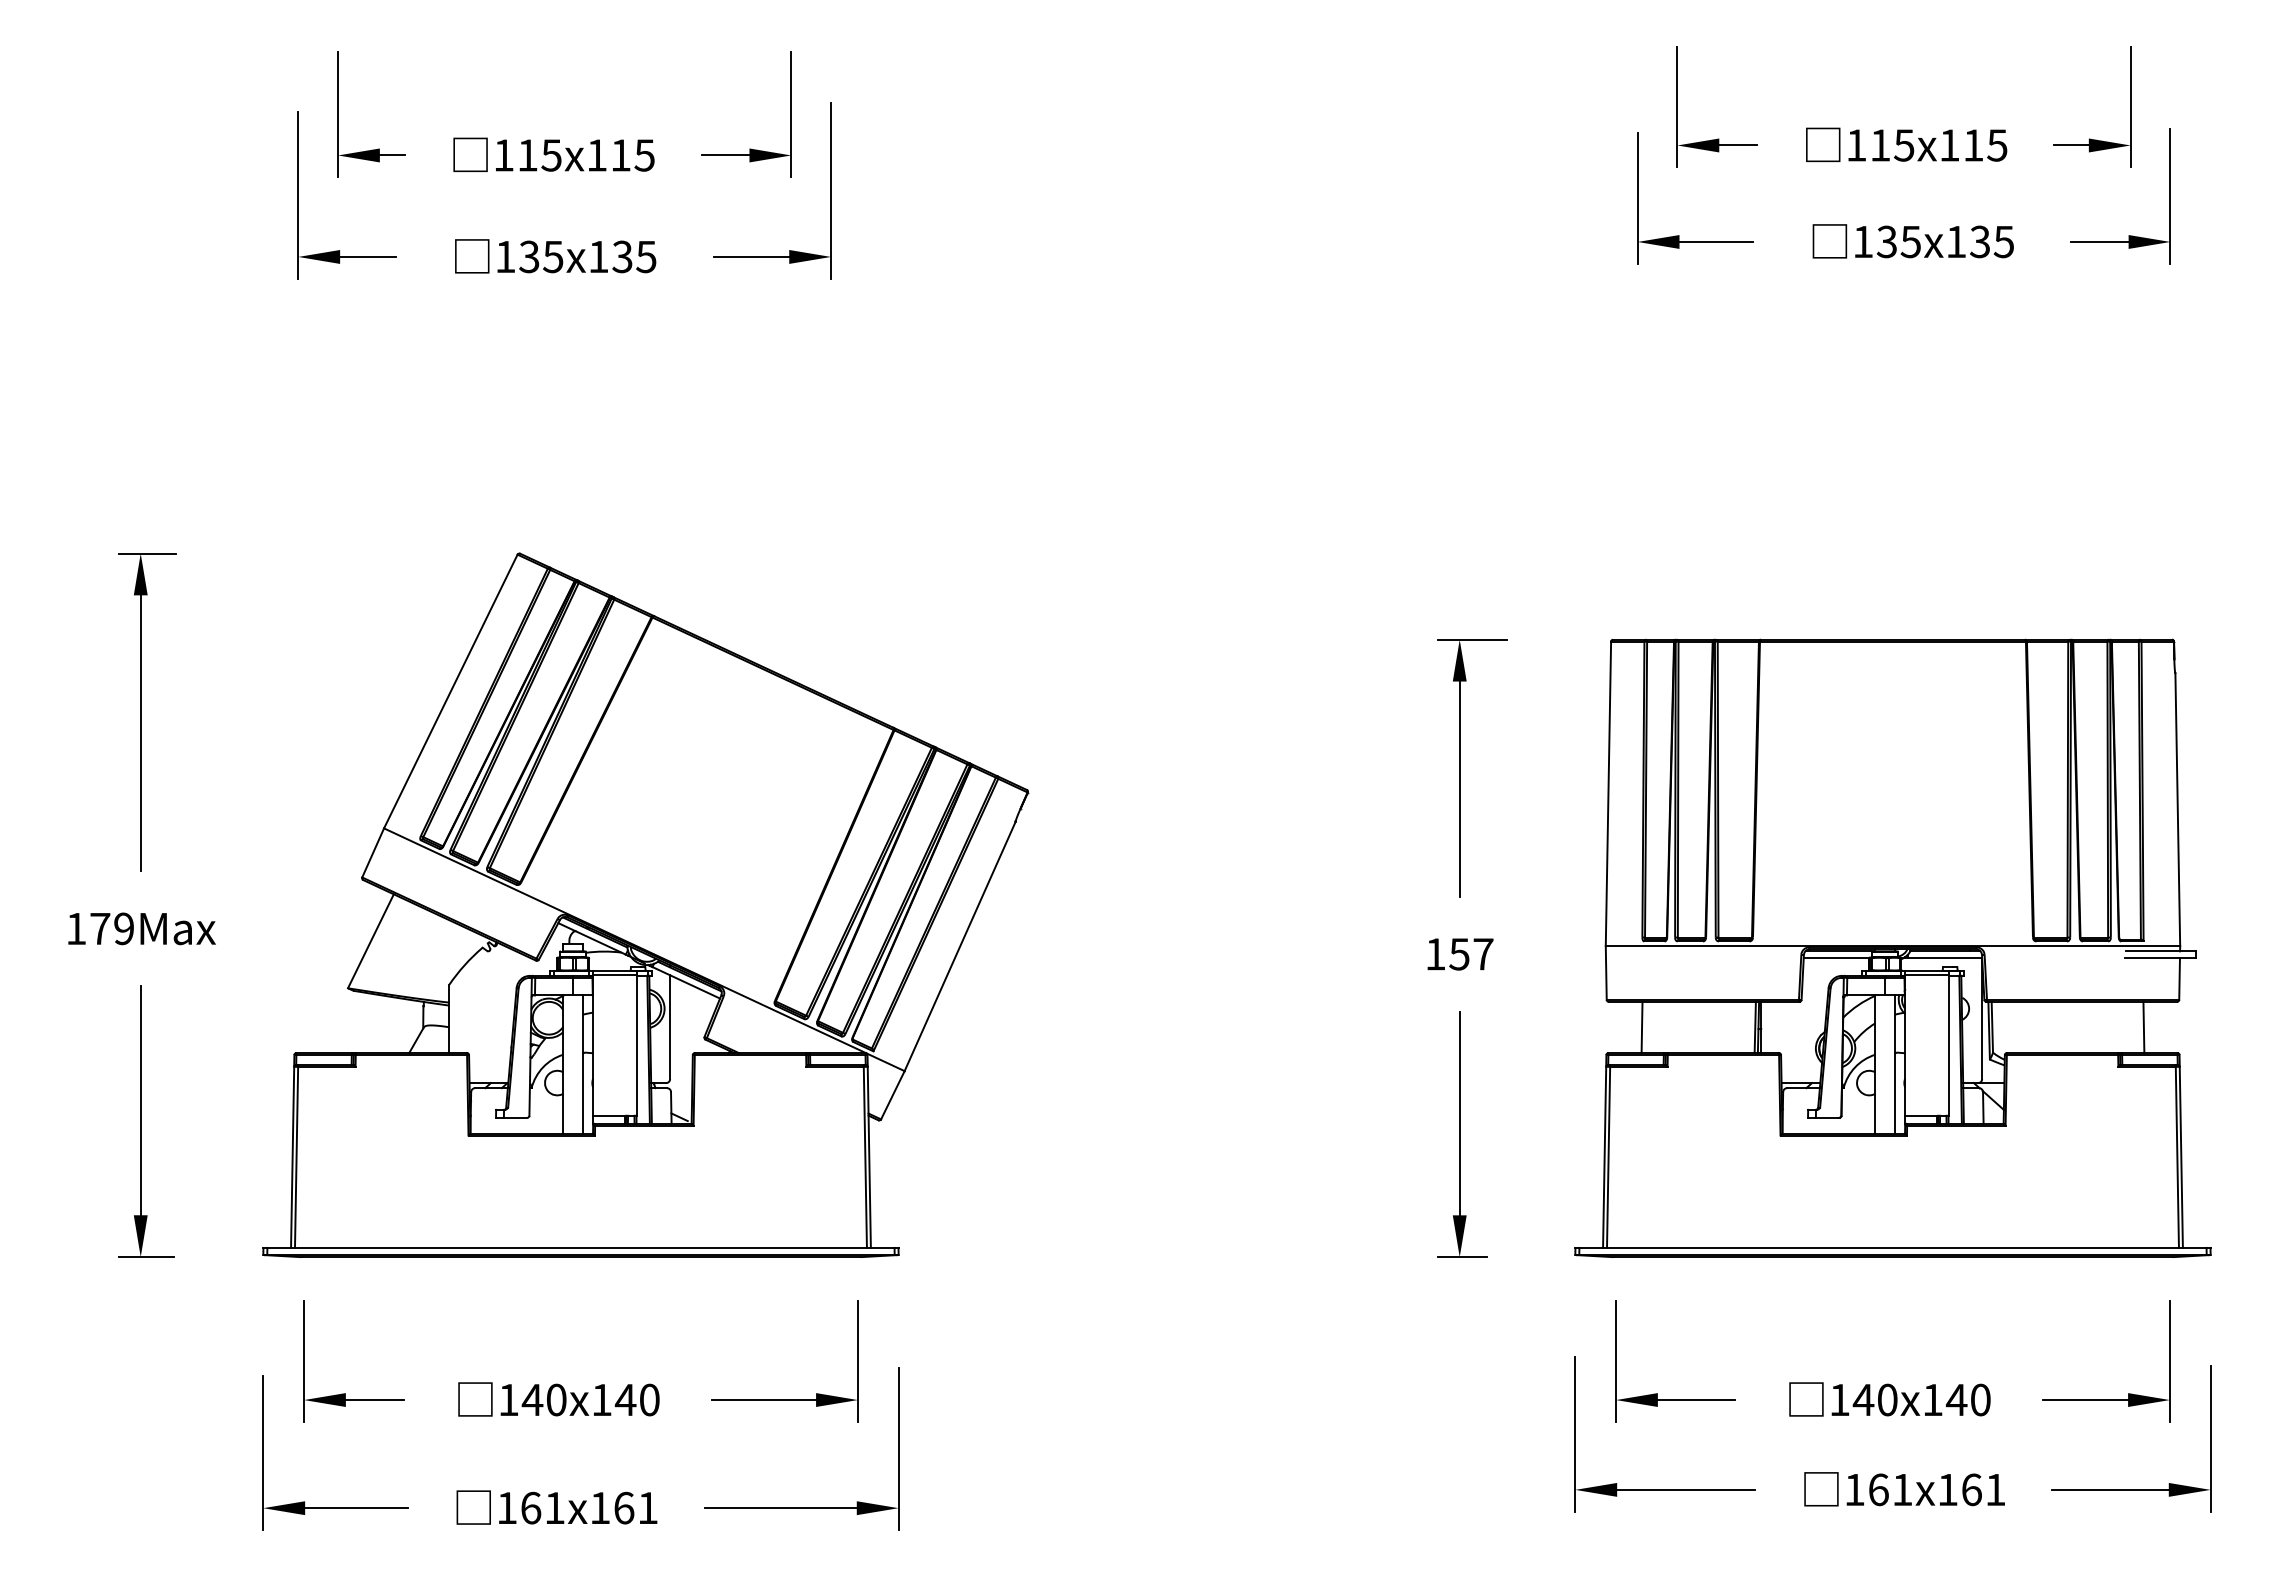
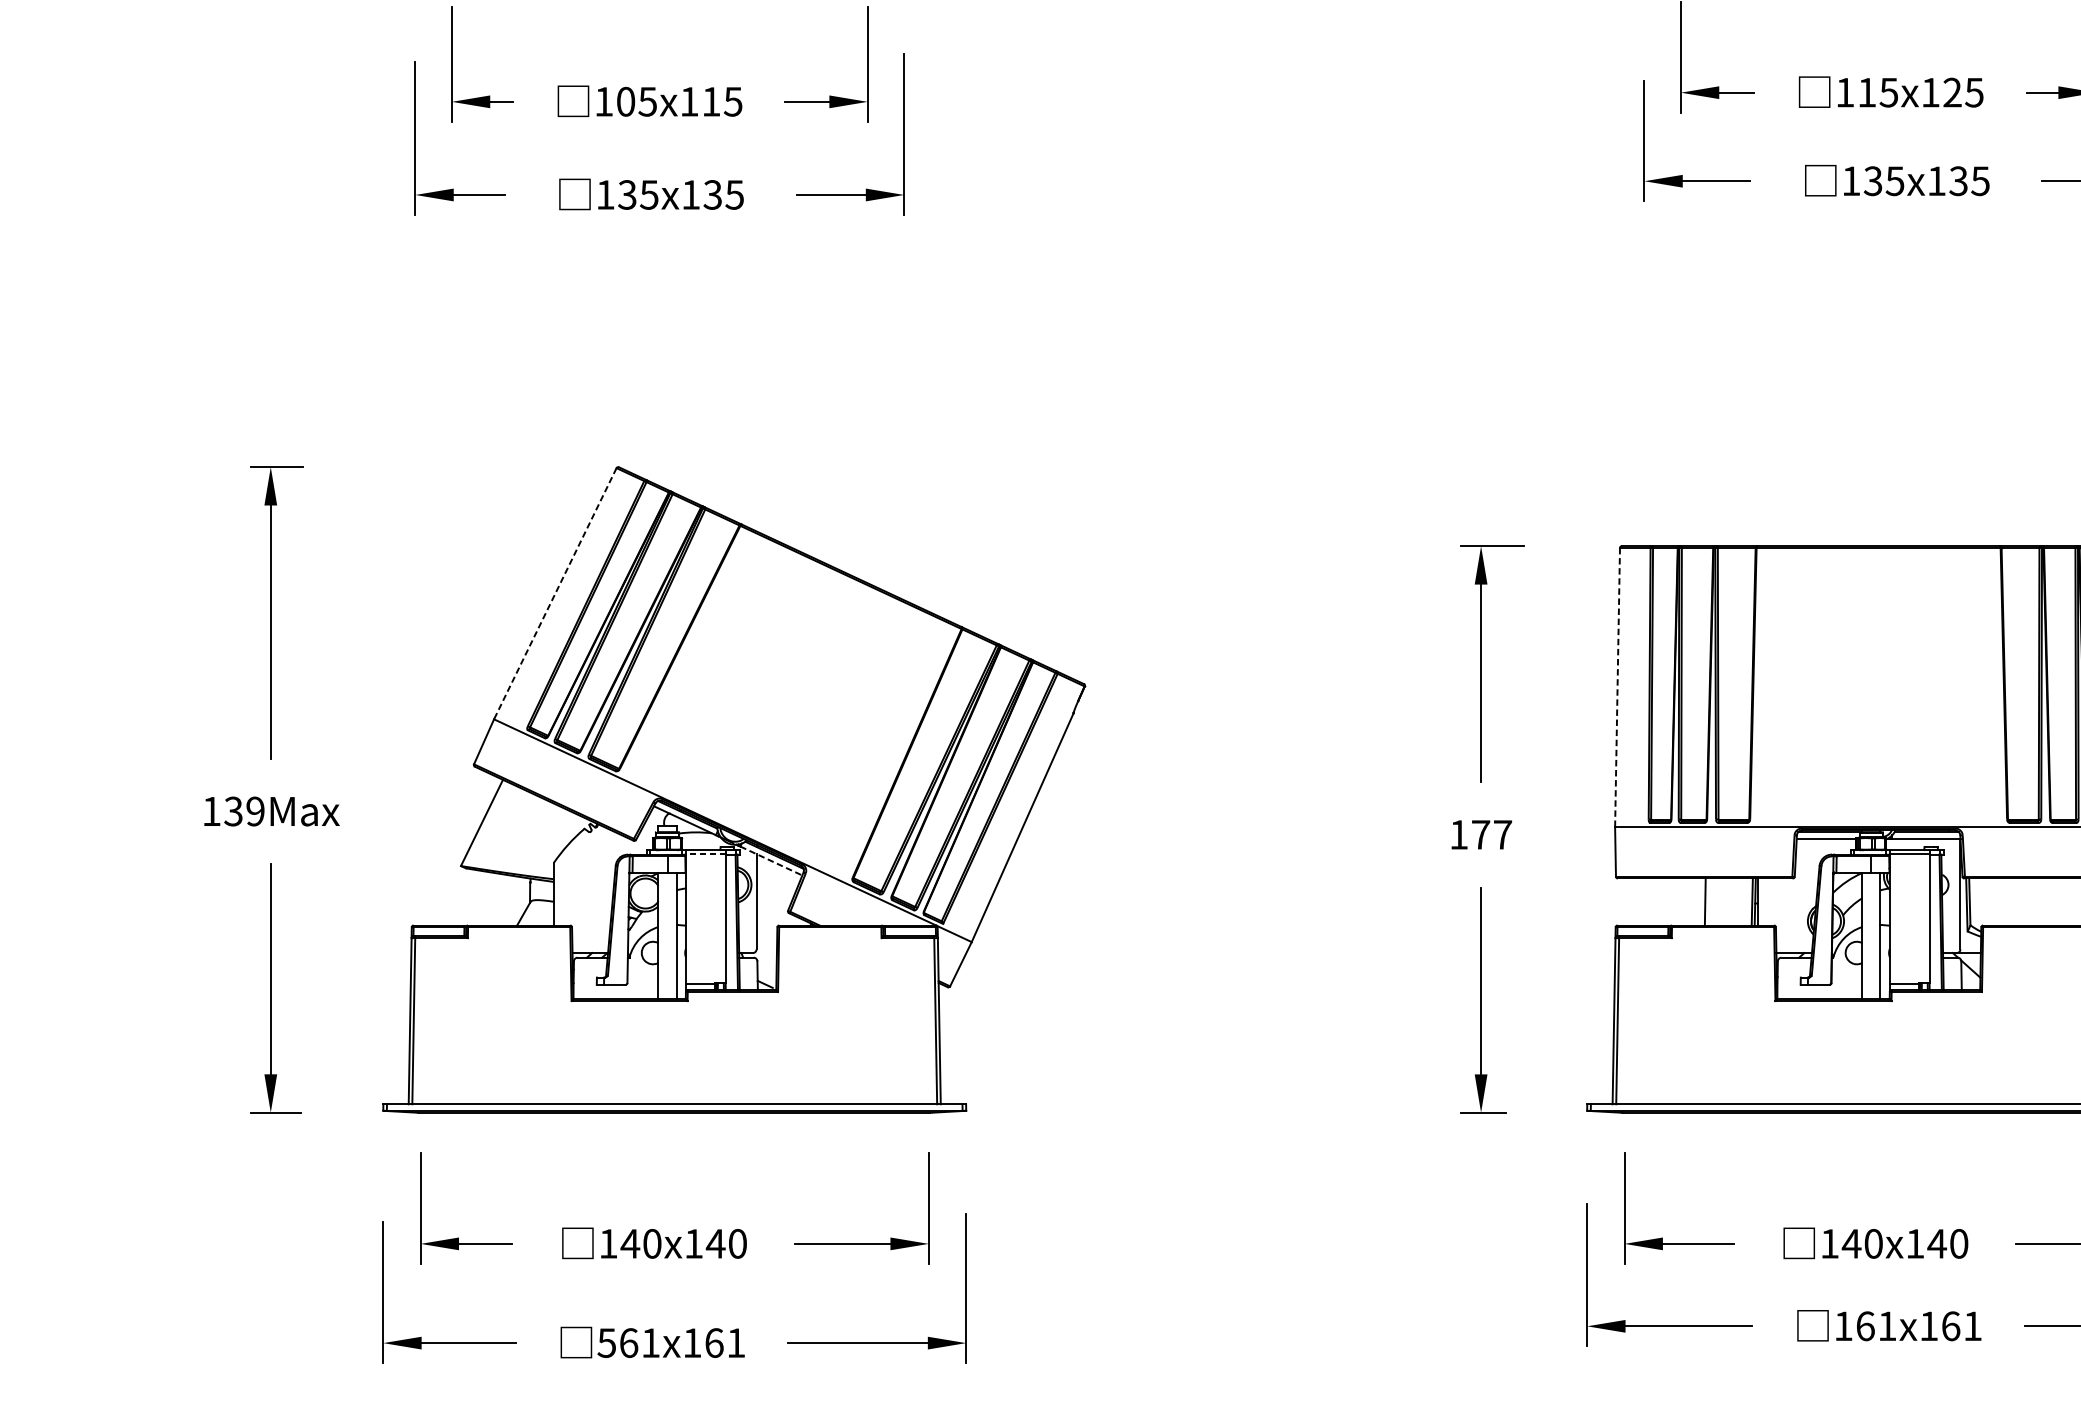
text: (1973, 145) -> (1952, 92), 115x115 -> 115x125
text: (527, 155) -> (625, 101), 115x115 -> 105x115
line: (450, 691) -> (555, 593), solid -> dashed
line: (1608, 794) -> (1617, 688), solid -> dashed
text: (100, 928) -> (233, 811), 179Max -> 139Max
text: (1459, 954) -> (1480, 835), 157 -> 177
line: (615, 975) -> (706, 854), solid -> dashed
line: (686, 983) -> (771, 861), solid -> dashed
line: (1641, 1027) -> (1704, 902), moved
text: (506, 1508) -> (606, 1343), 161x161 -> 561x161

